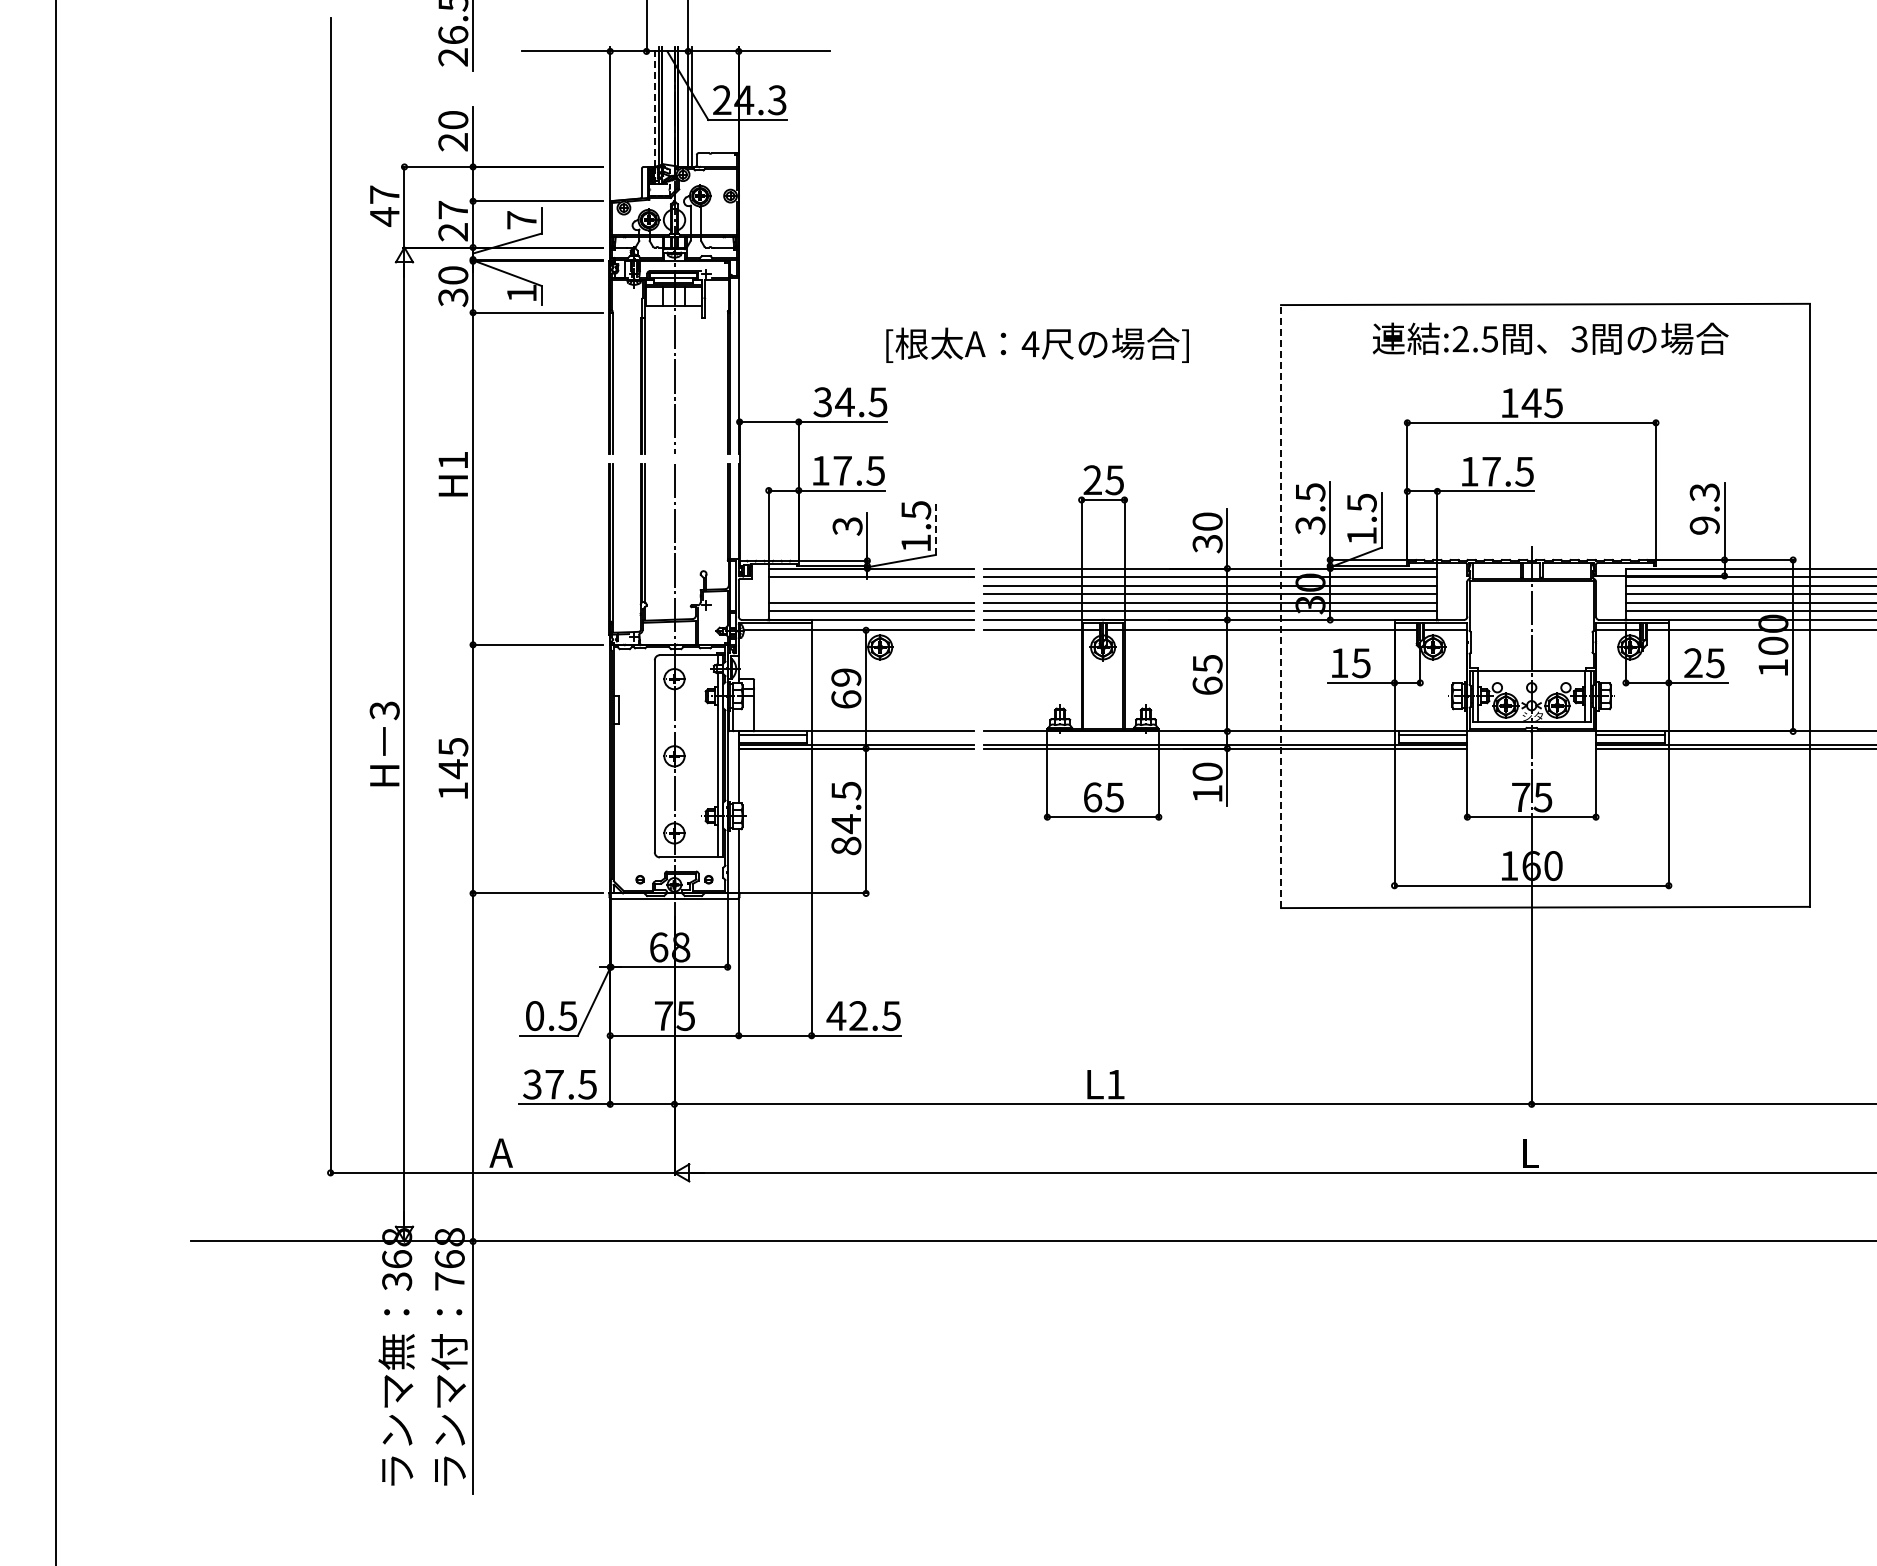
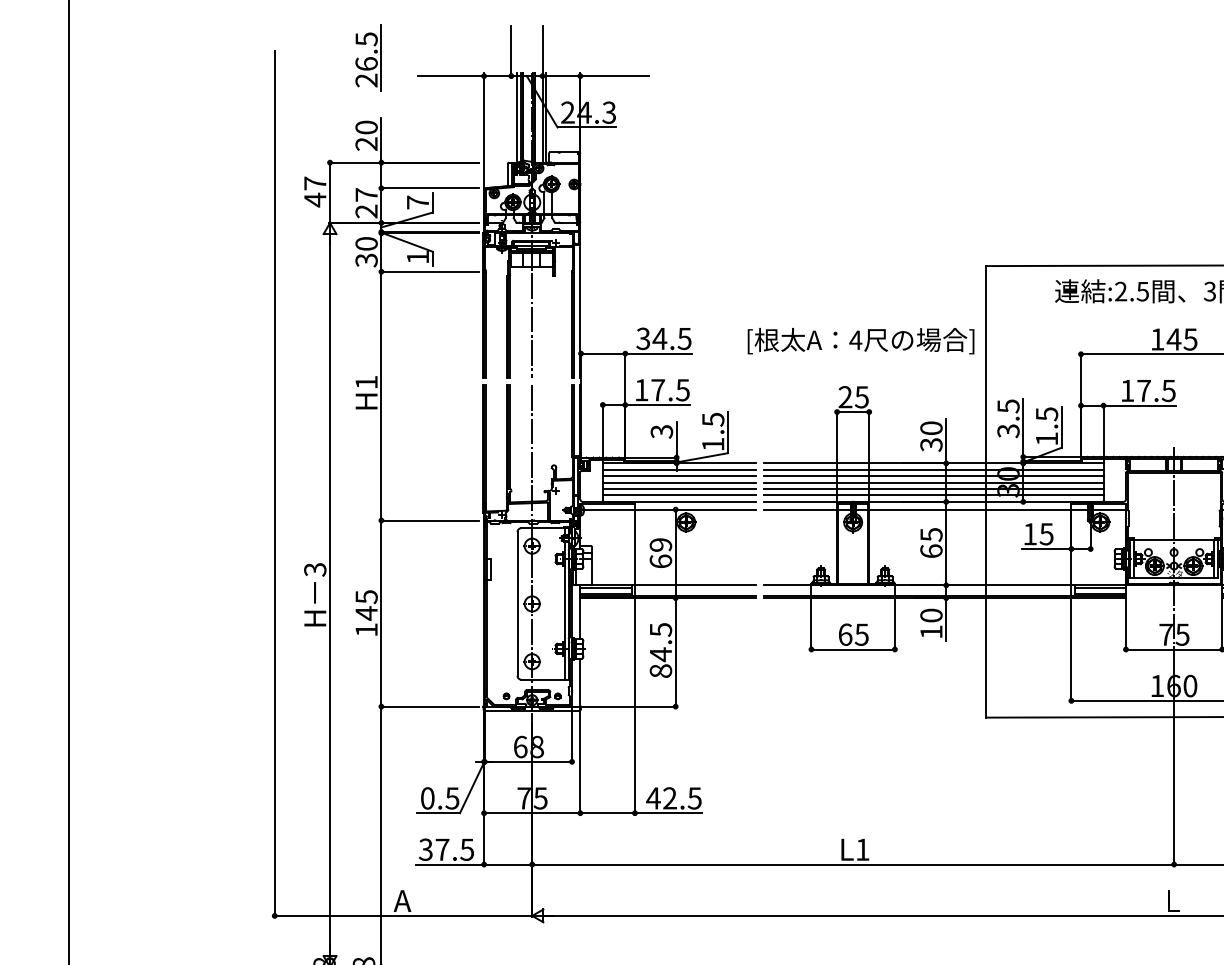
line: (654, 107) -> (517, 118), dashed -> solid
text: (1037, 344) -> (860, 340), moved
line: (935, 527) -> (727, 432), dashed -> solid
line: (870, 585) -> (679, 476), added
line: (870, 594) -> (679, 482), added
line: (1281, 606) -> (986, 491), dashed -> solid

